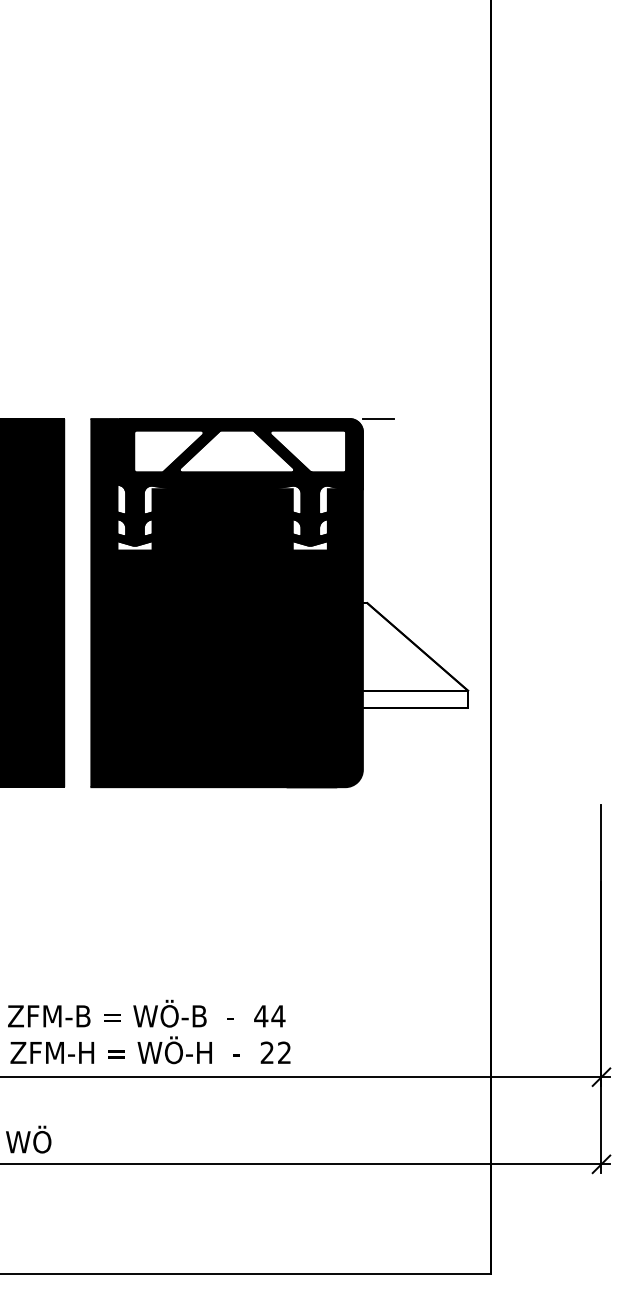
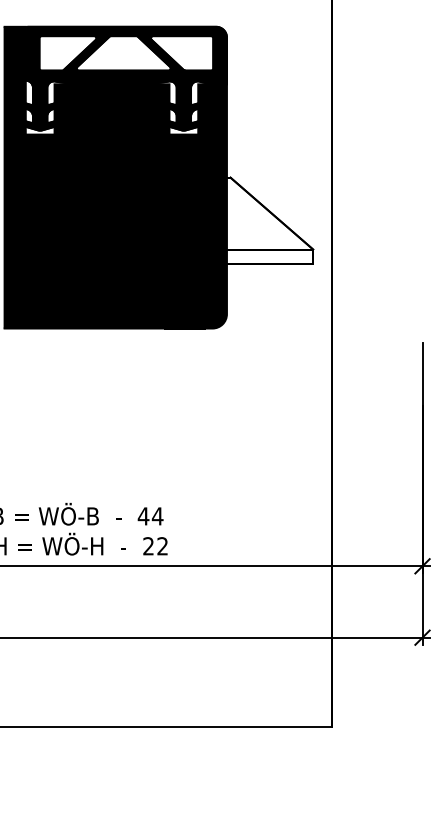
line: (377, 419) -> (238, 27), removed

